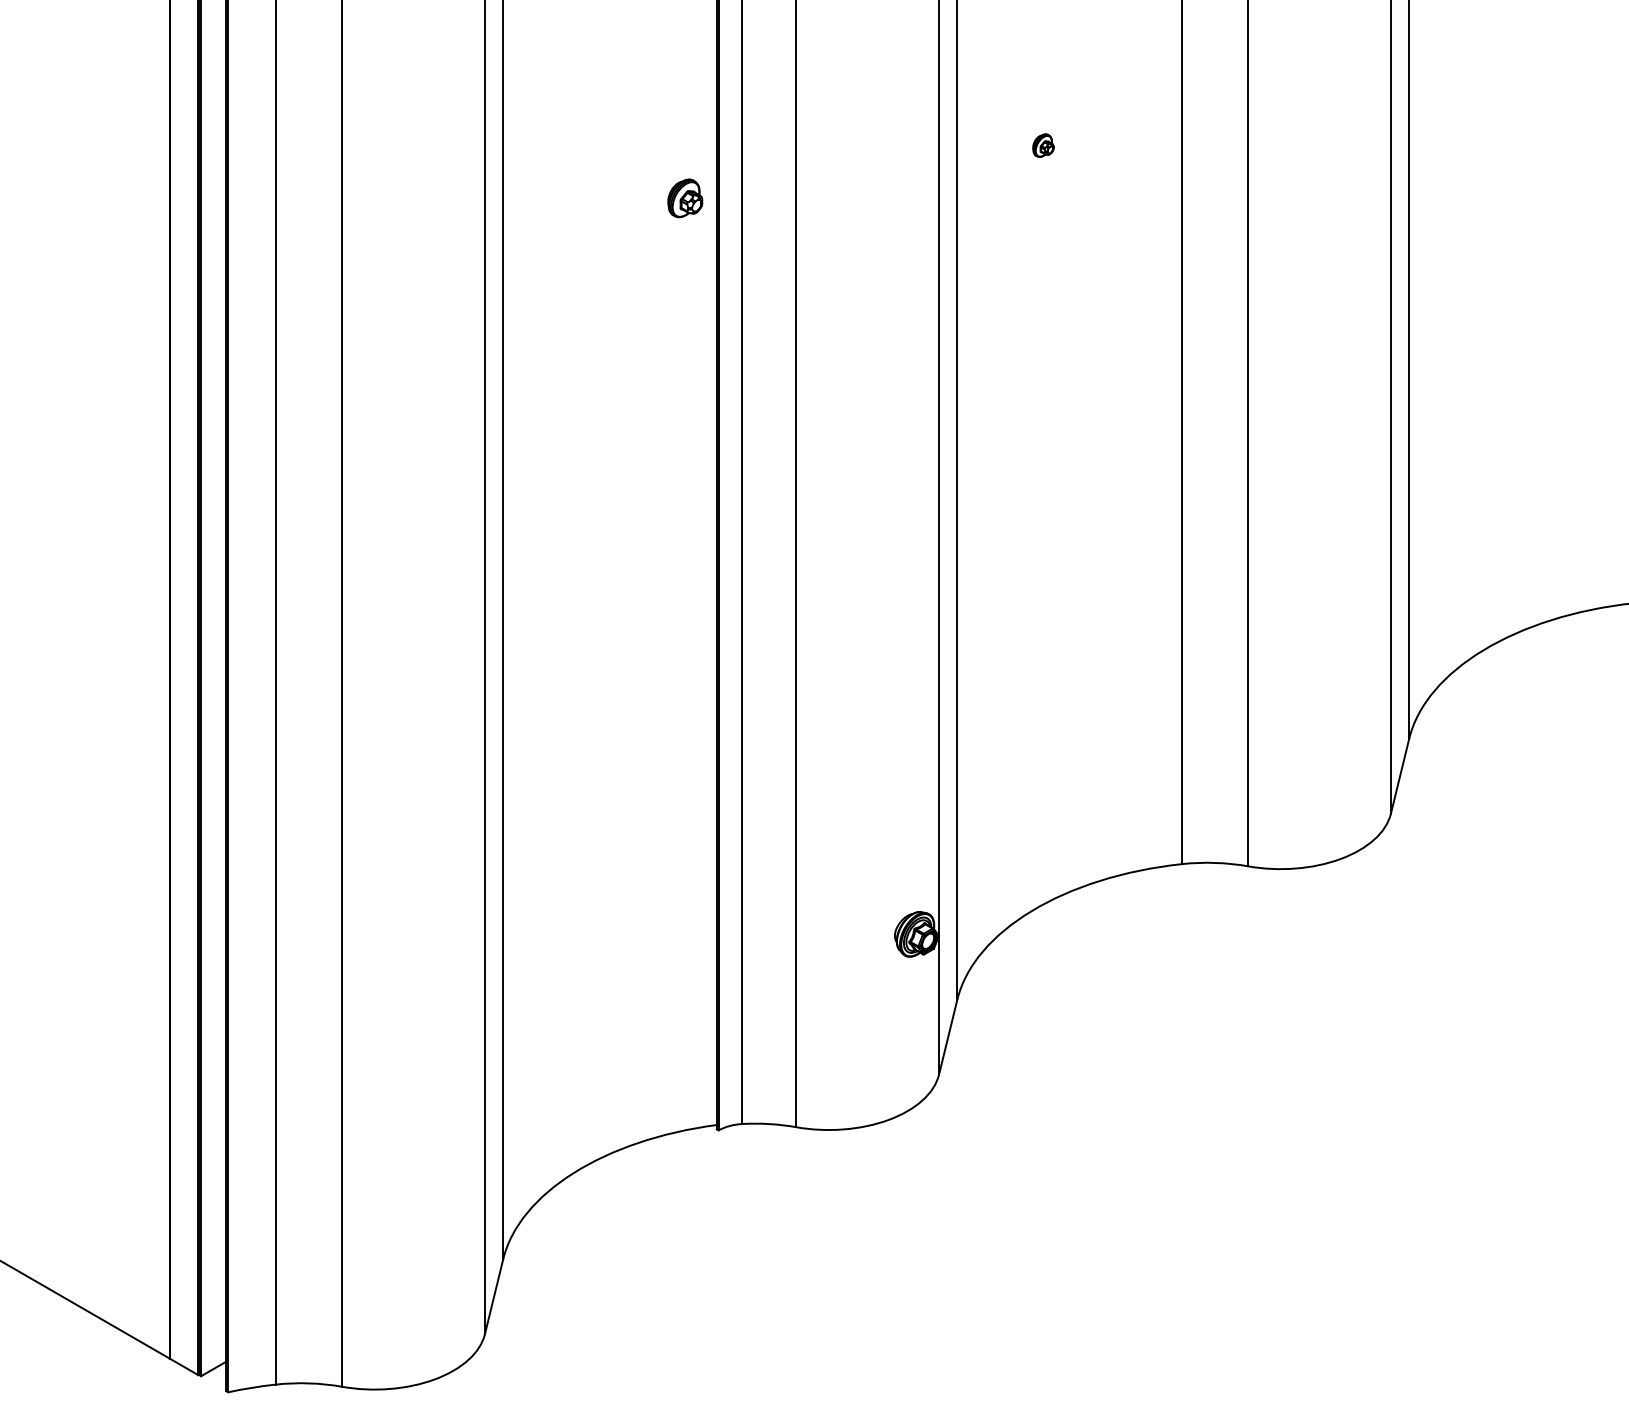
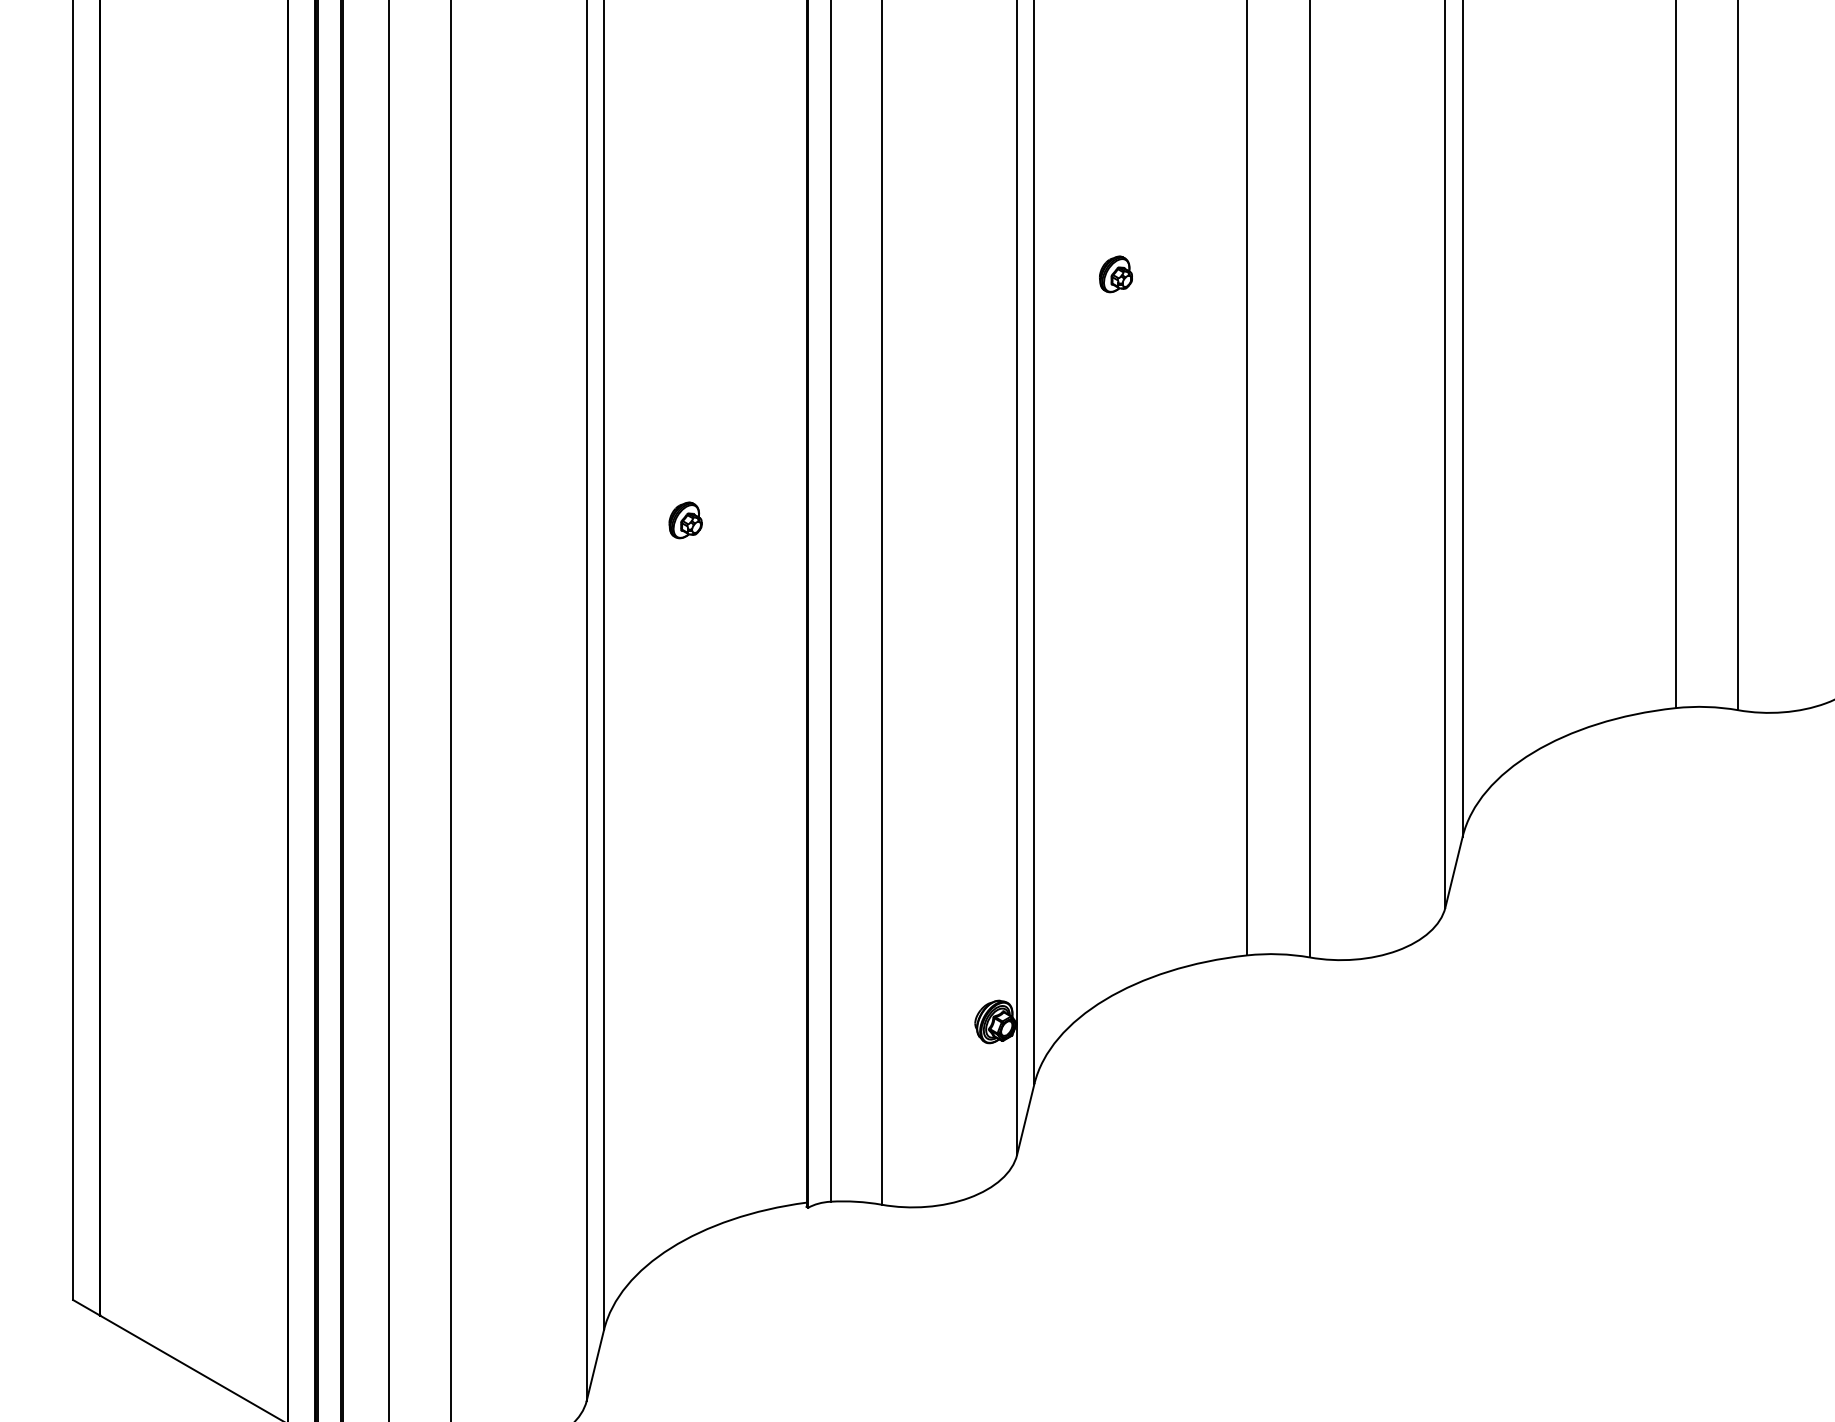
part: (1042, 145) -> (1115, 274), size x1.67
part: (685, 198) -> (685, 520), moved

